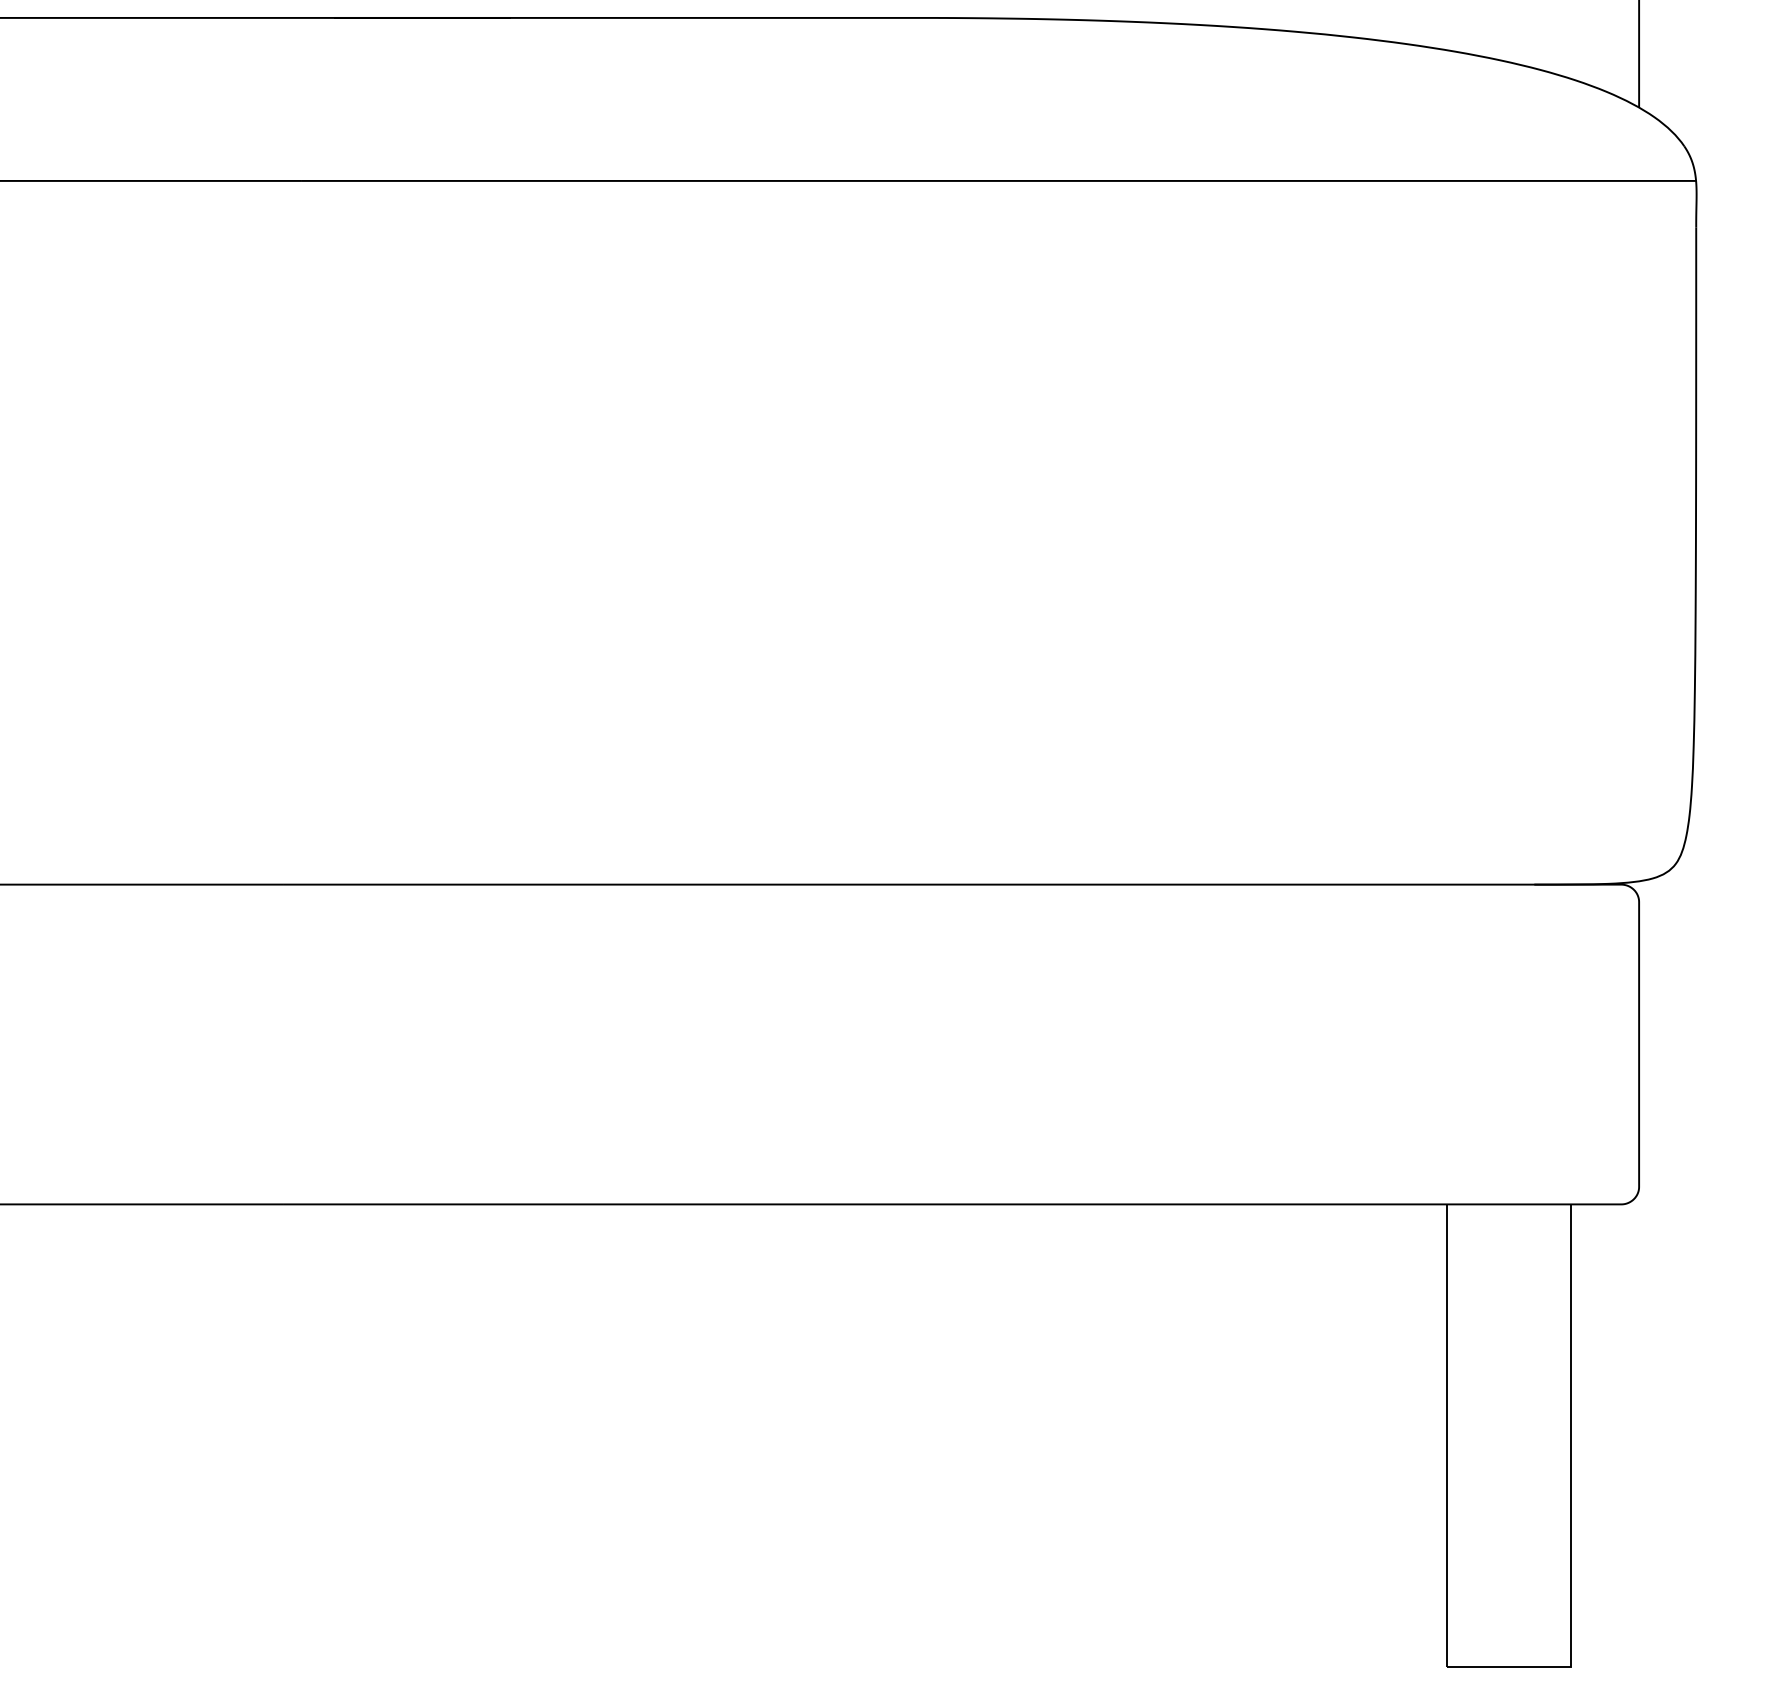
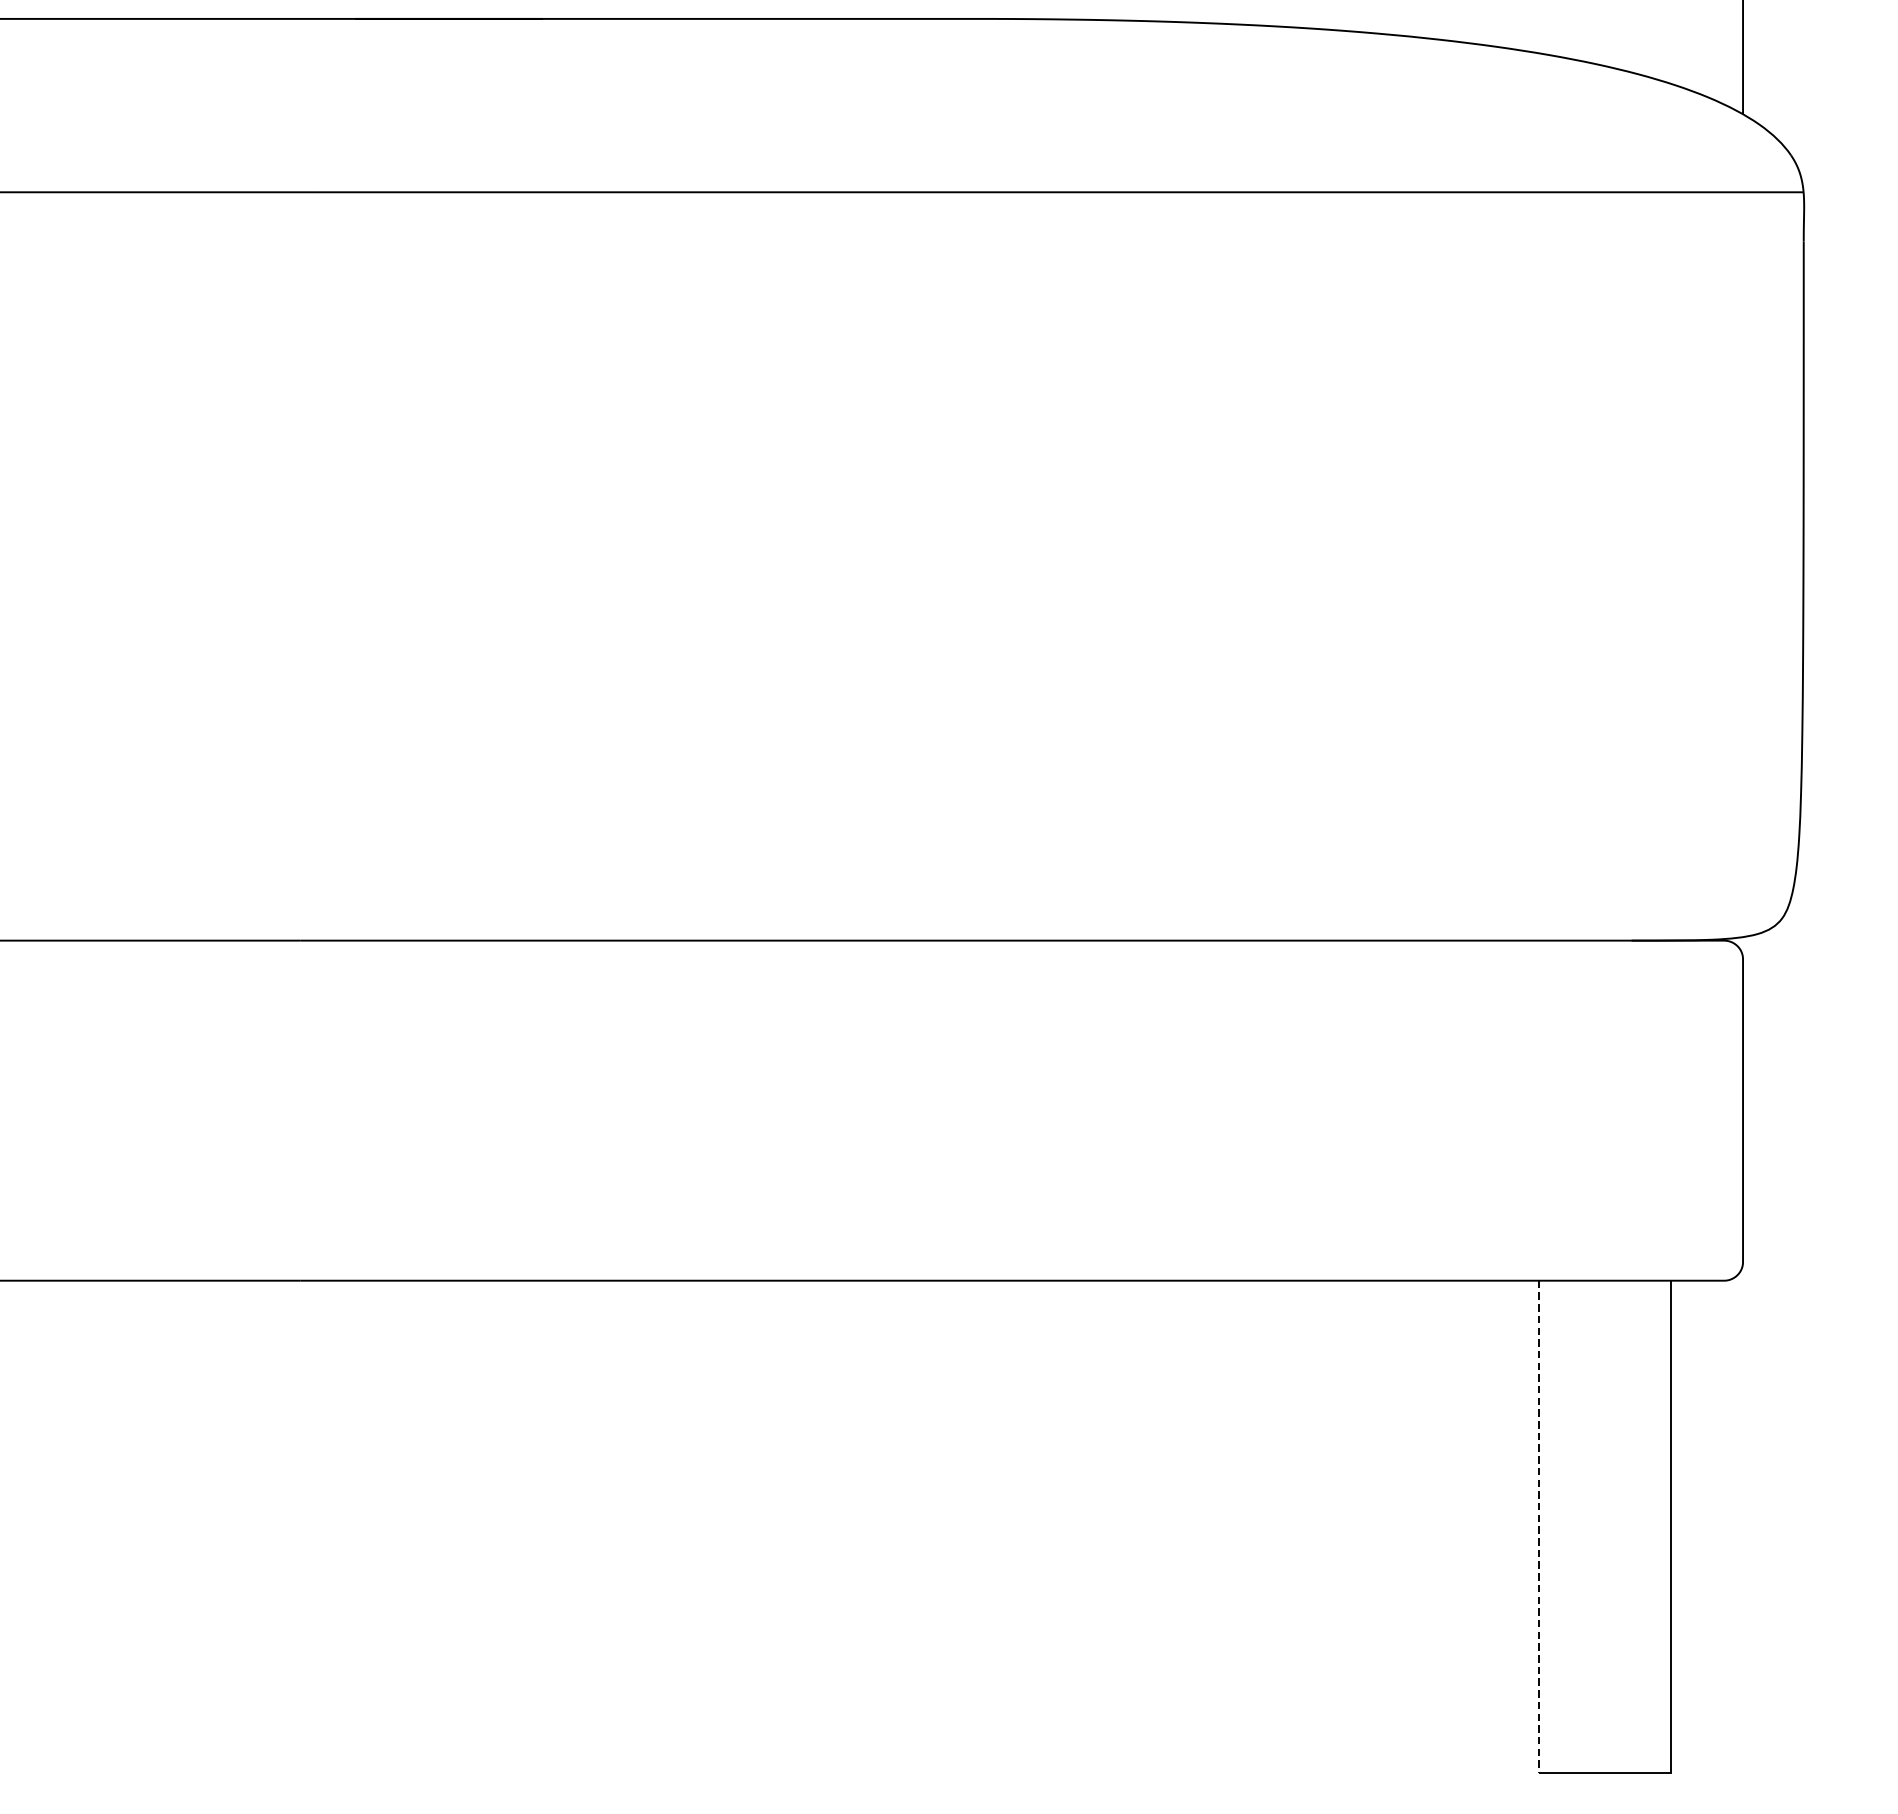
line: (1446, 1436) -> (1538, 1527), solid -> dashed

